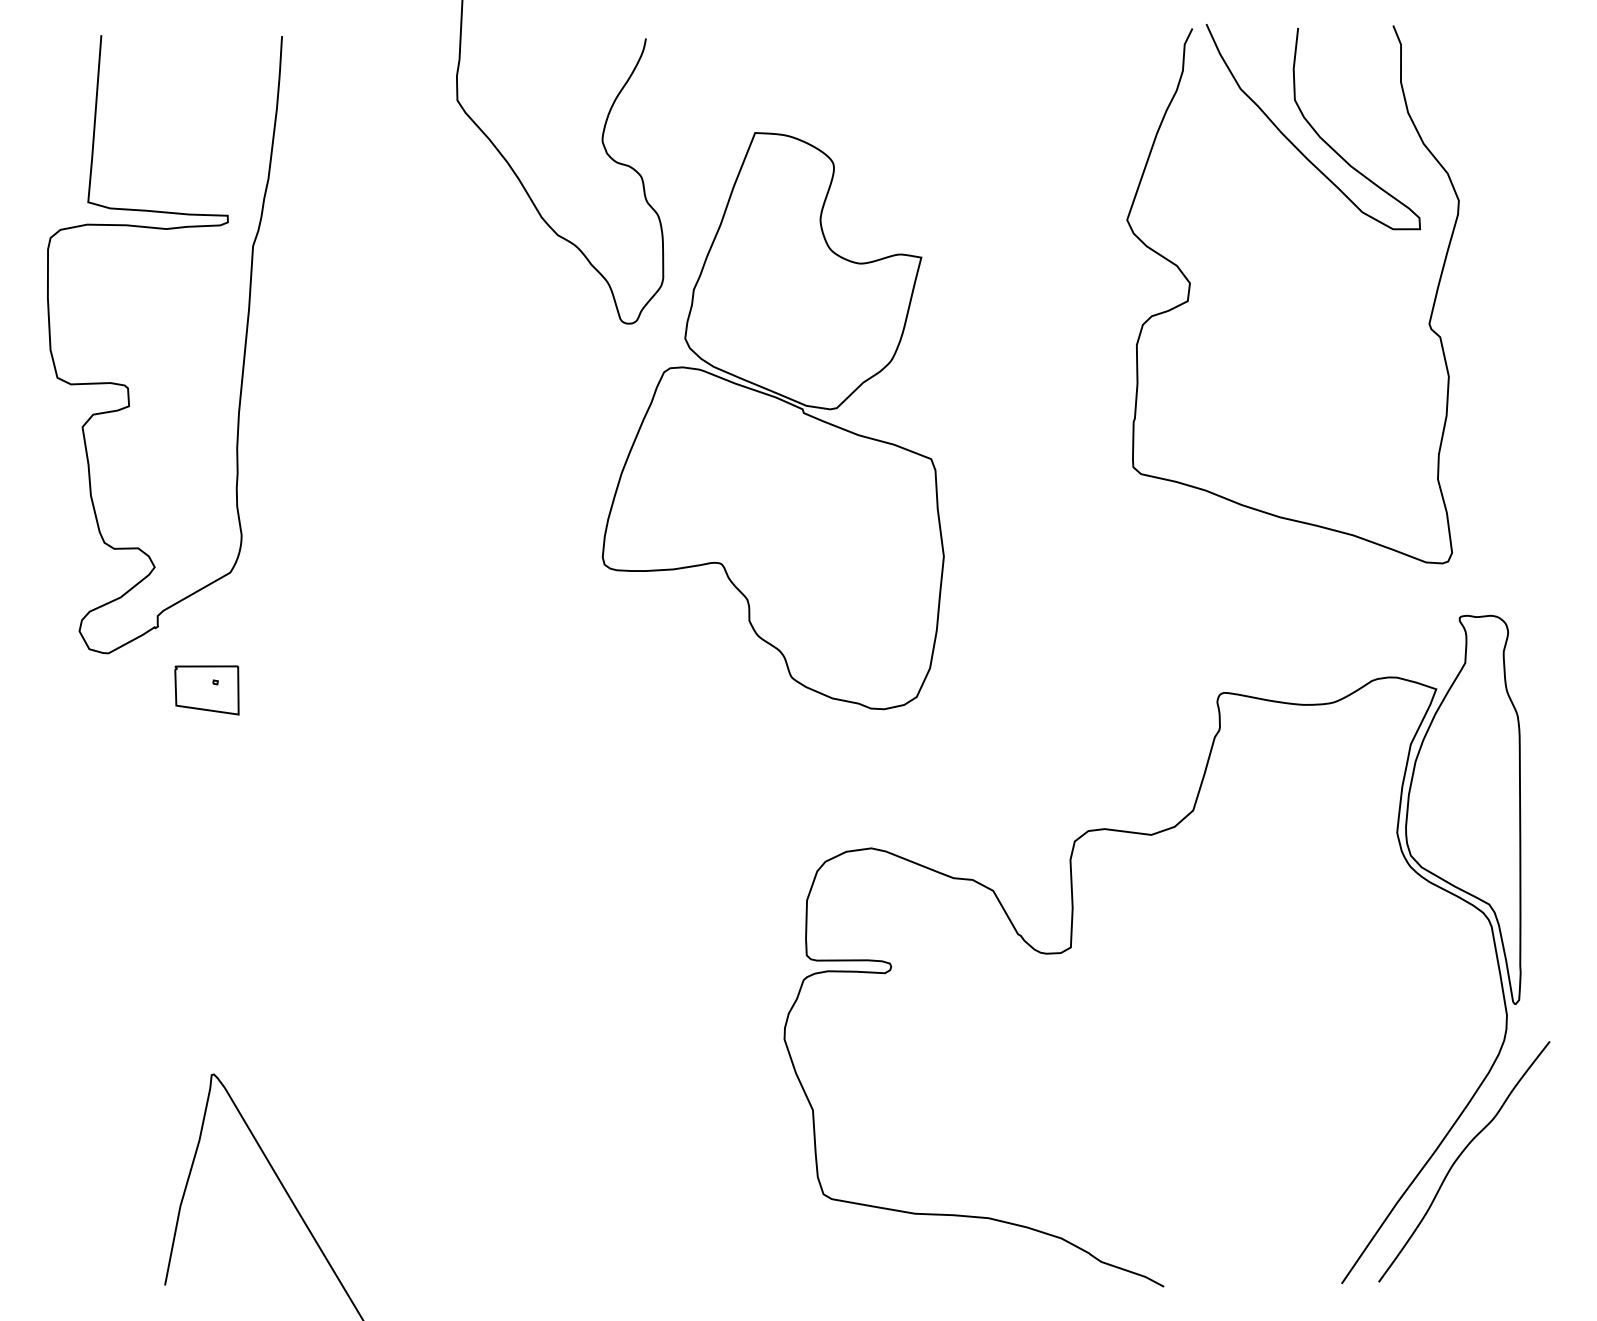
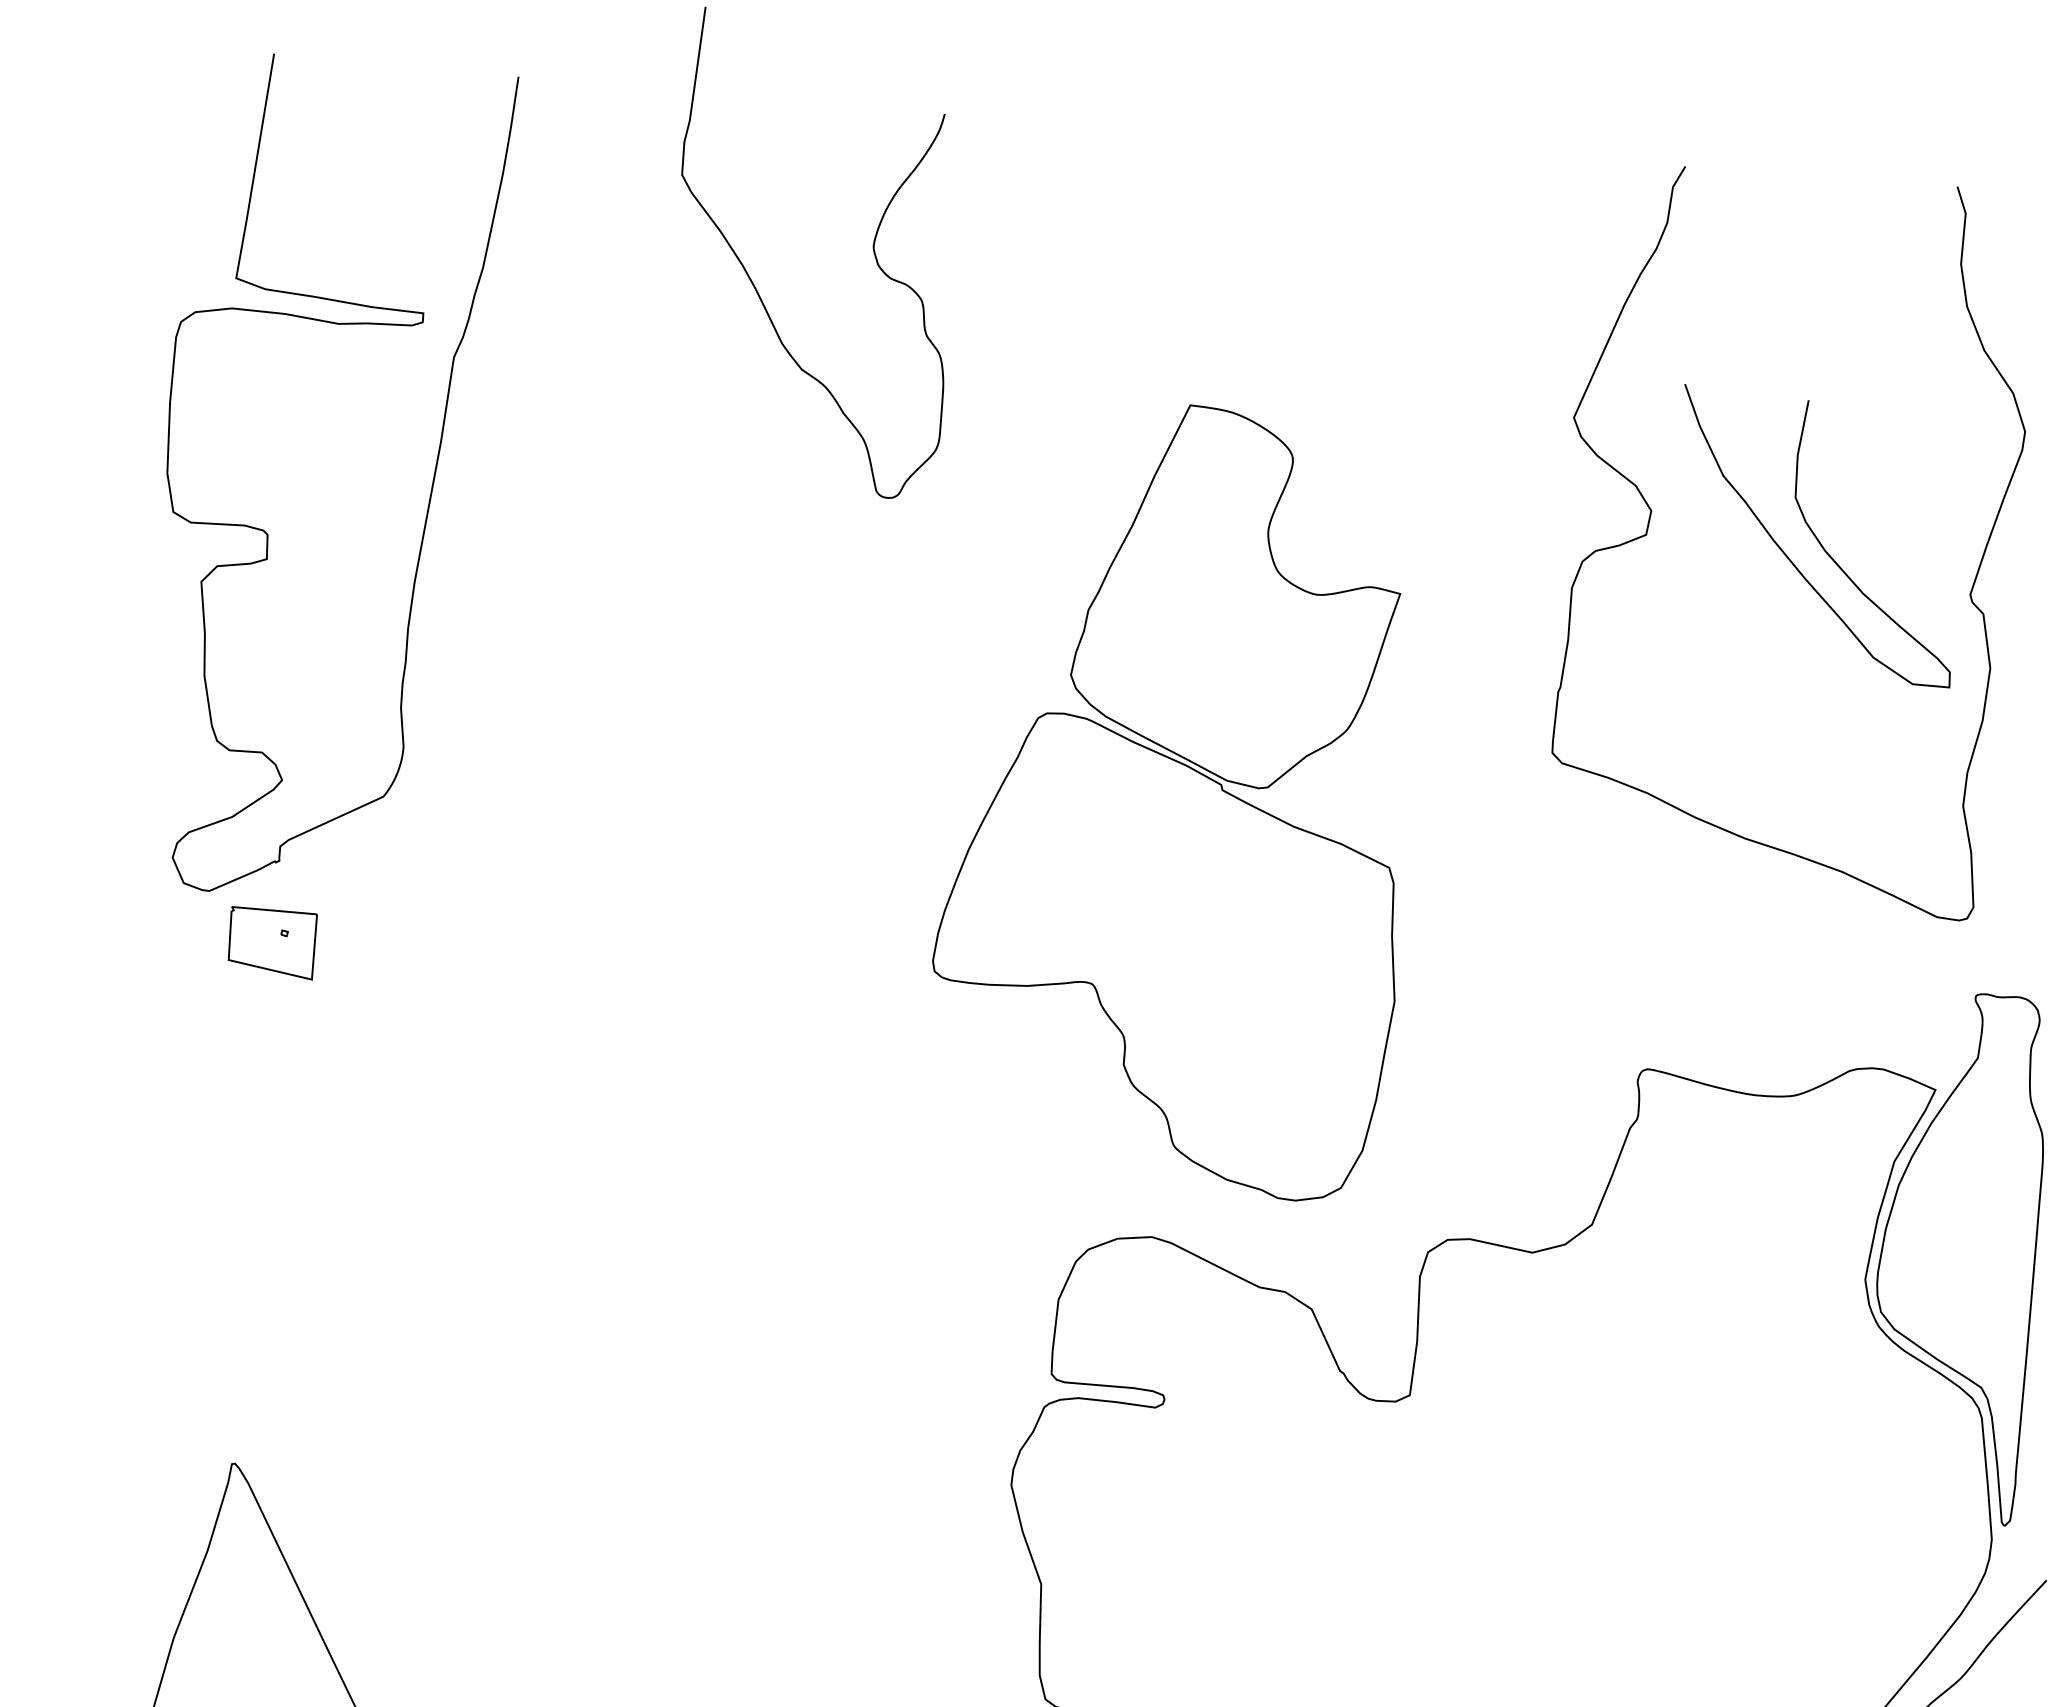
curve: (1312, 127) -> (1816, 536), moved
curve: (125, 384) -> (264, 529), moved
part: (772, 421) -> (1179, 797), moved

